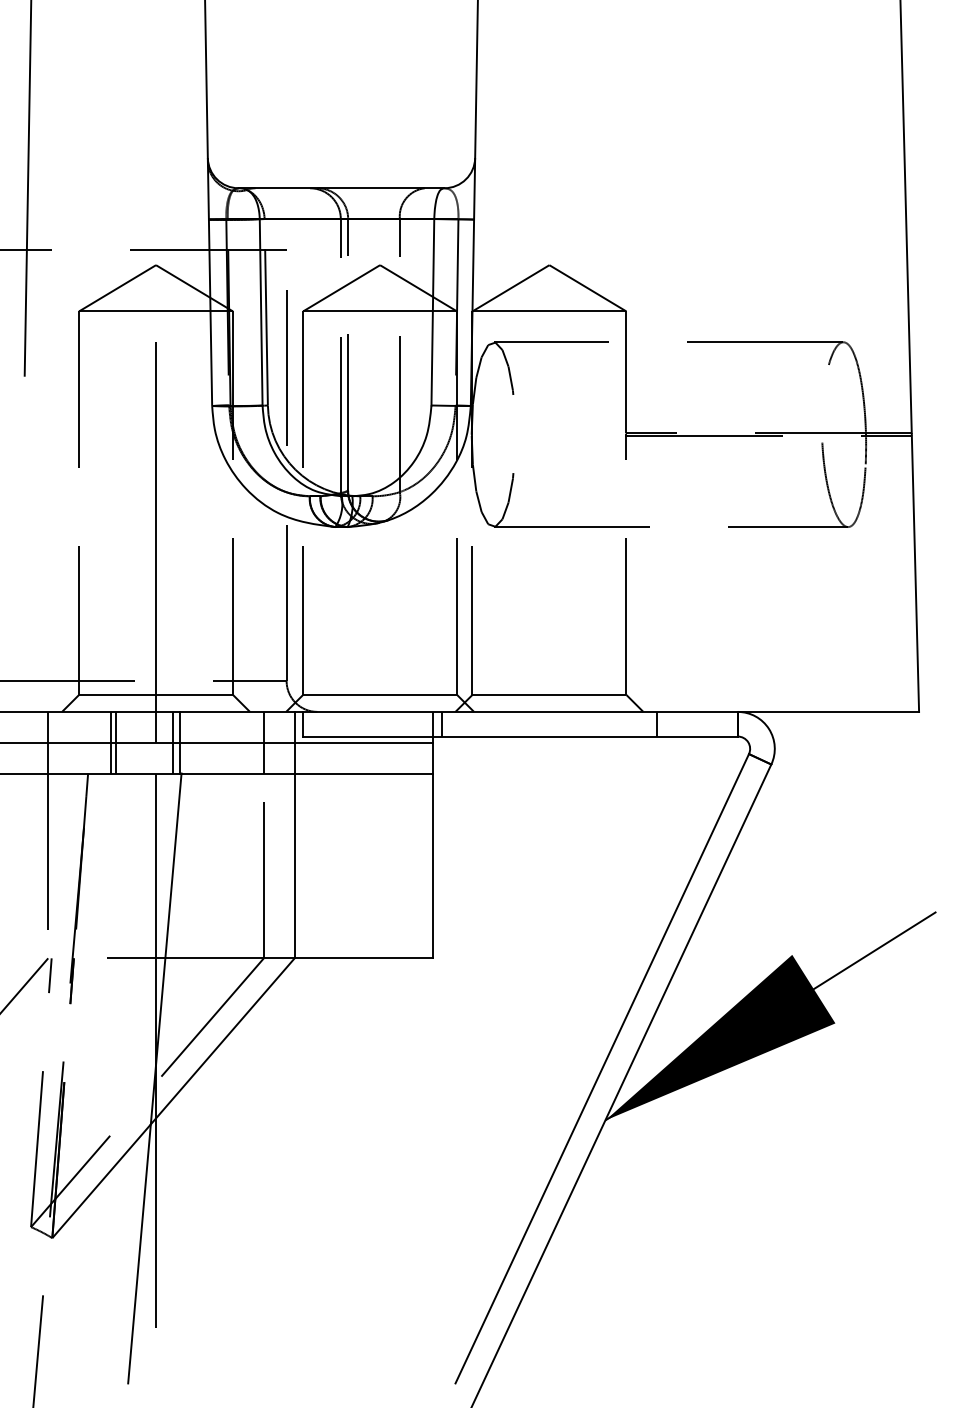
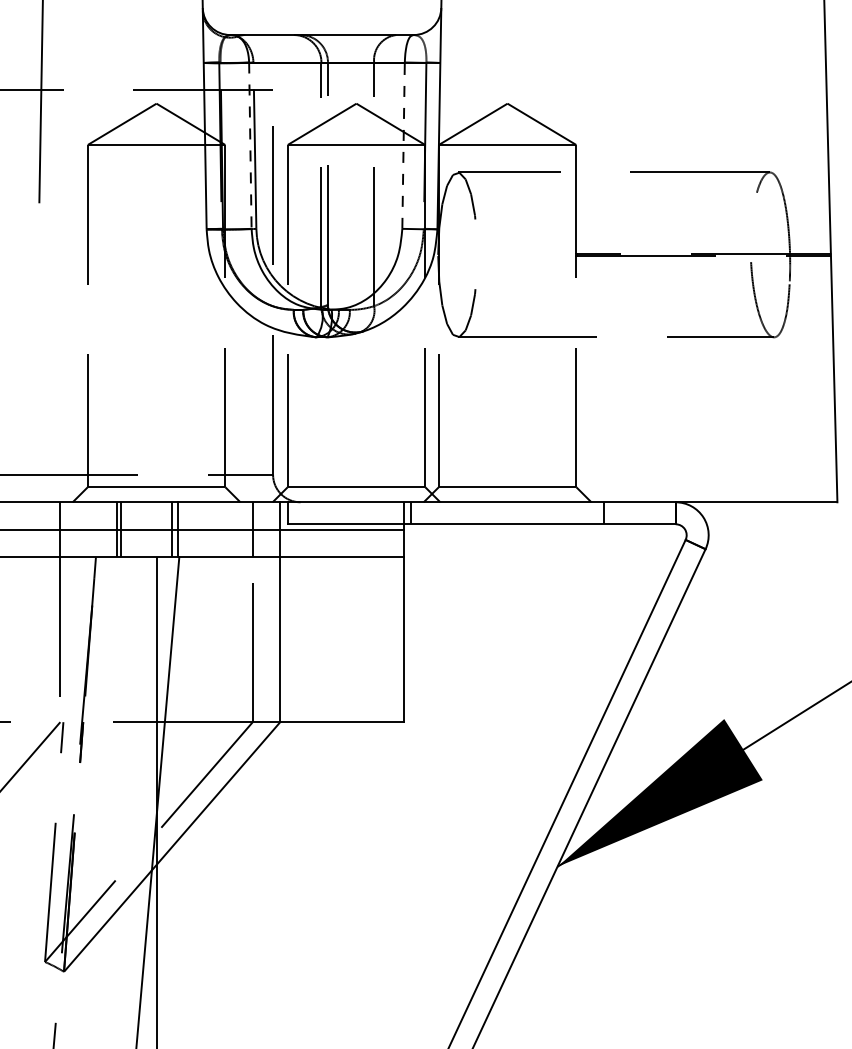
line: (432, 311) -> (403, 144), solid -> dashed
line: (261, 312) -> (250, 145), solid -> dashed
line: (156, 542) -> (156, 351), removed

